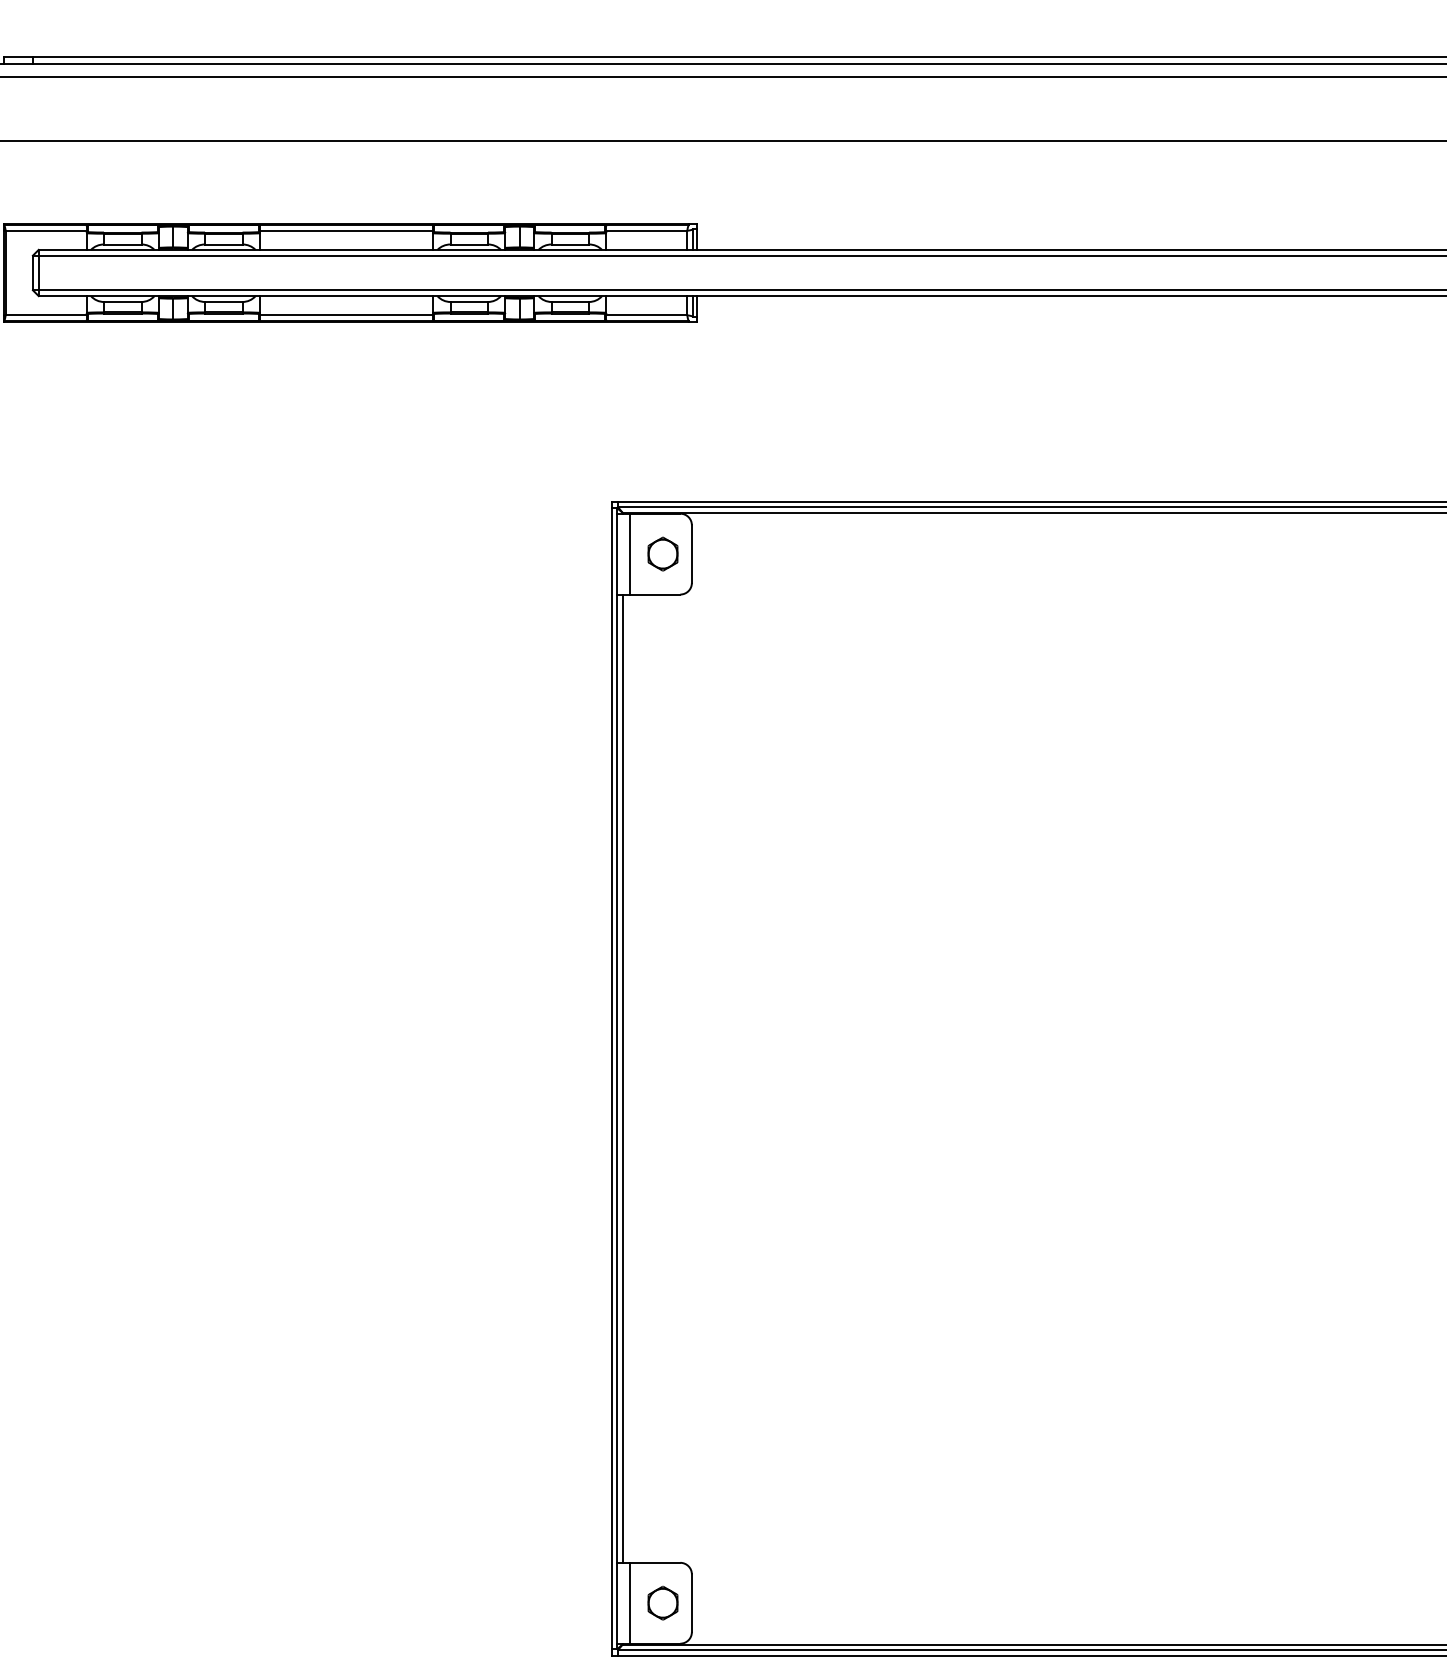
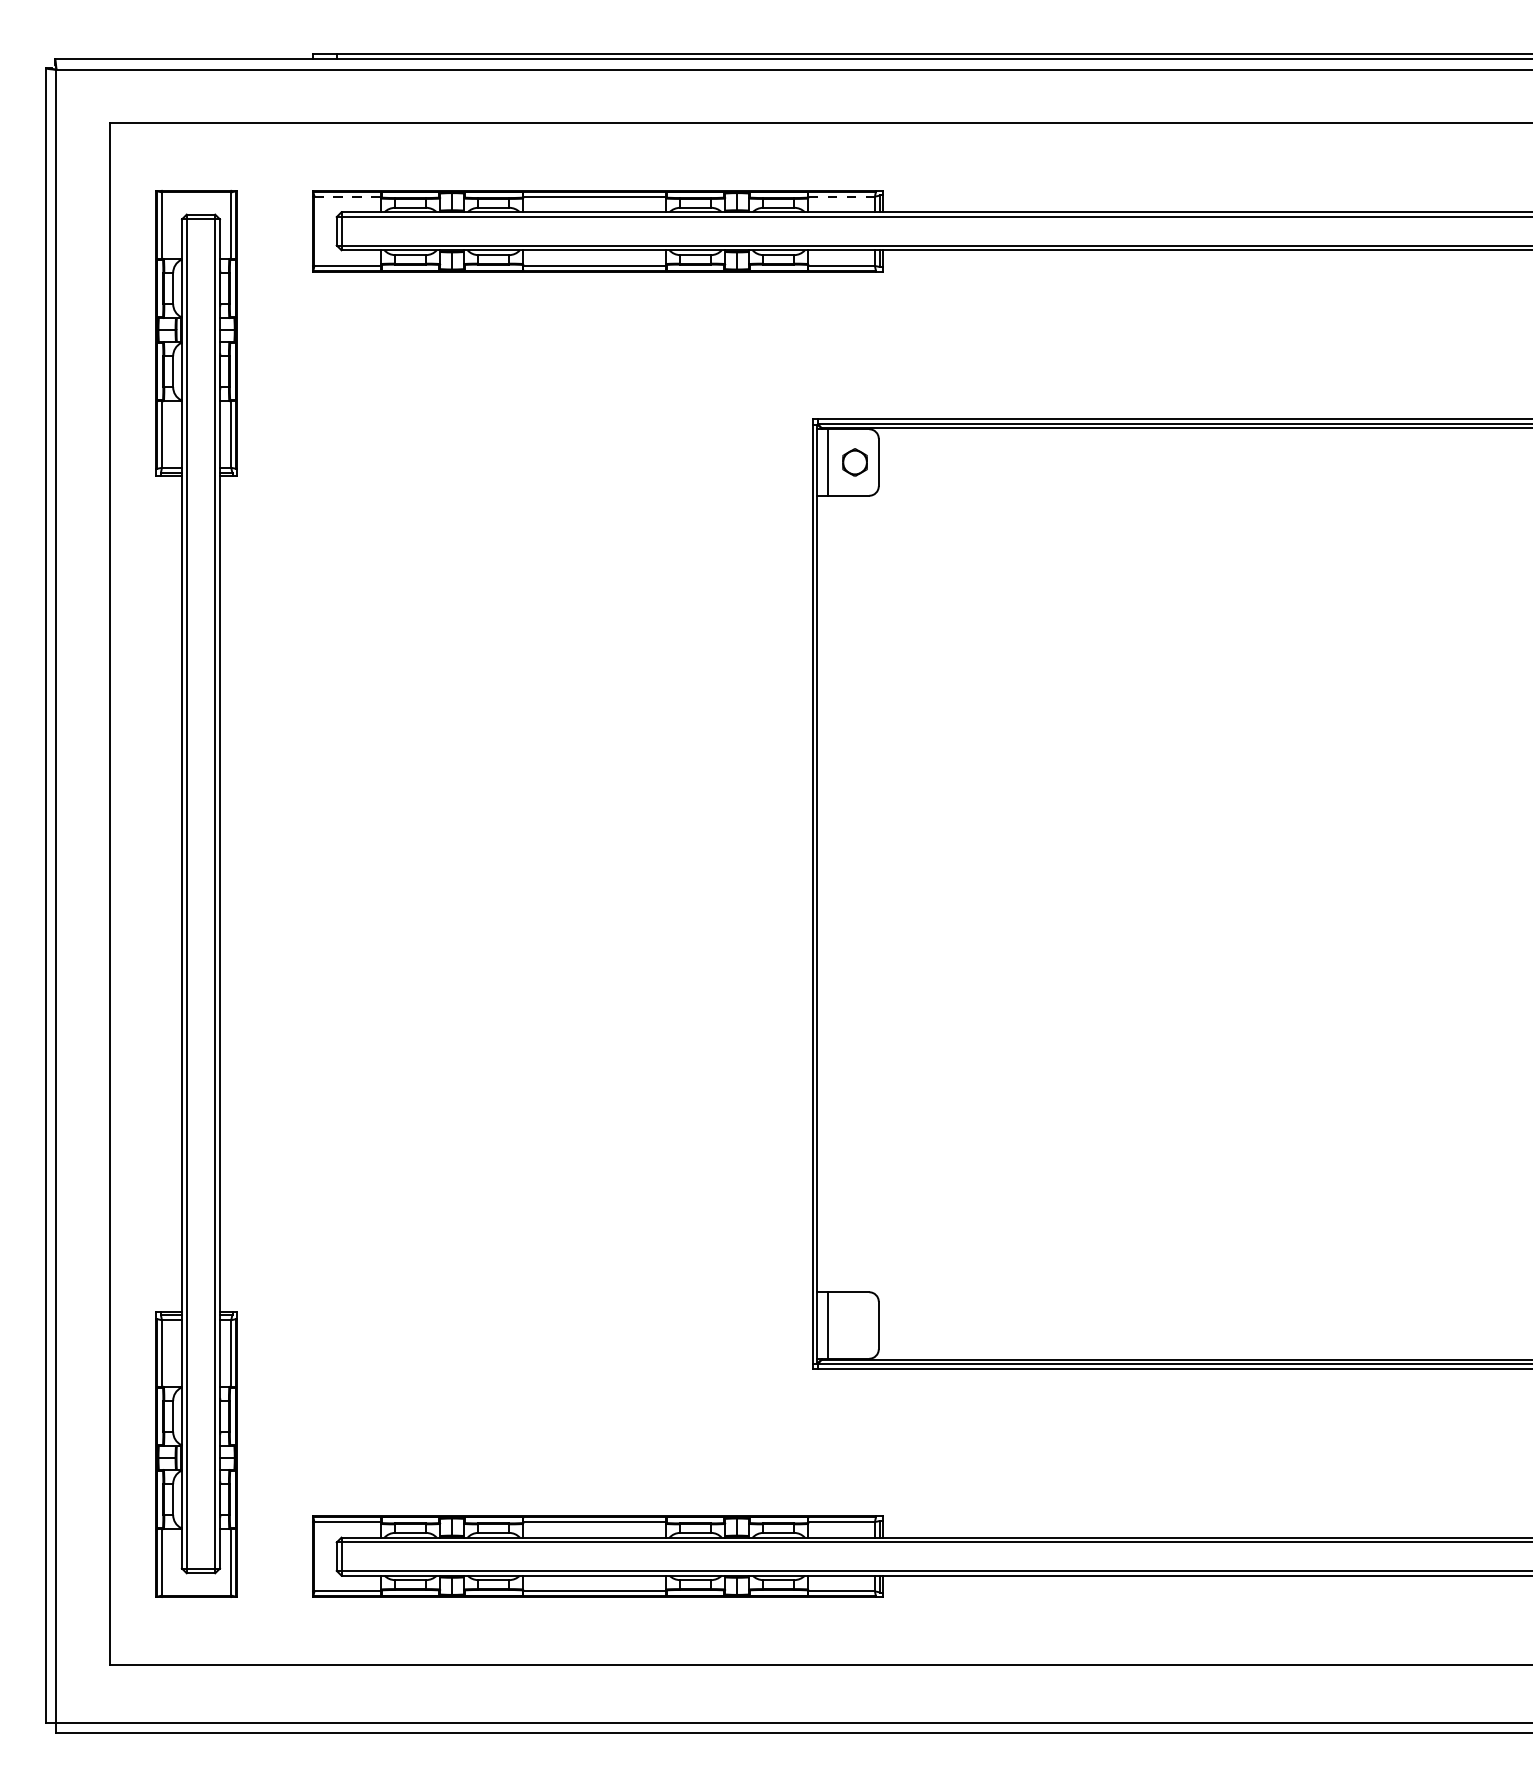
line: (47, 230) -> (348, 196), solid -> dashed
line: (647, 230) -> (842, 196), solid -> dashed
line: (622, 1078) -> (821, 893), removed
part: (662, 1603) -> (854, 1325), removed

